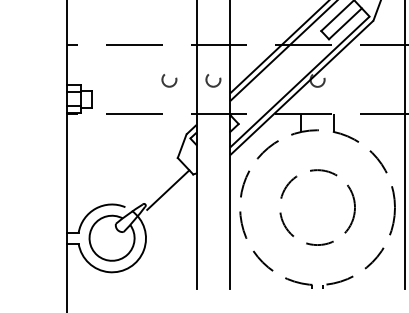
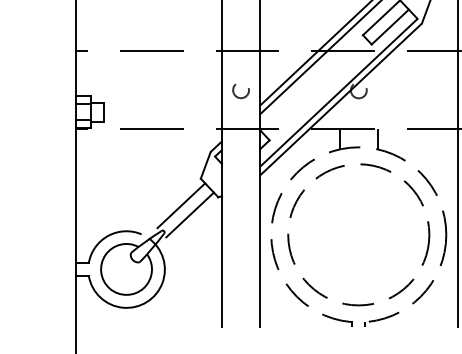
circle: (169, 80) -> (191, 91), removed
line: (160, 181) -> (181, 205), added
circle: (317, 207) -> (358, 234), size x1.67

